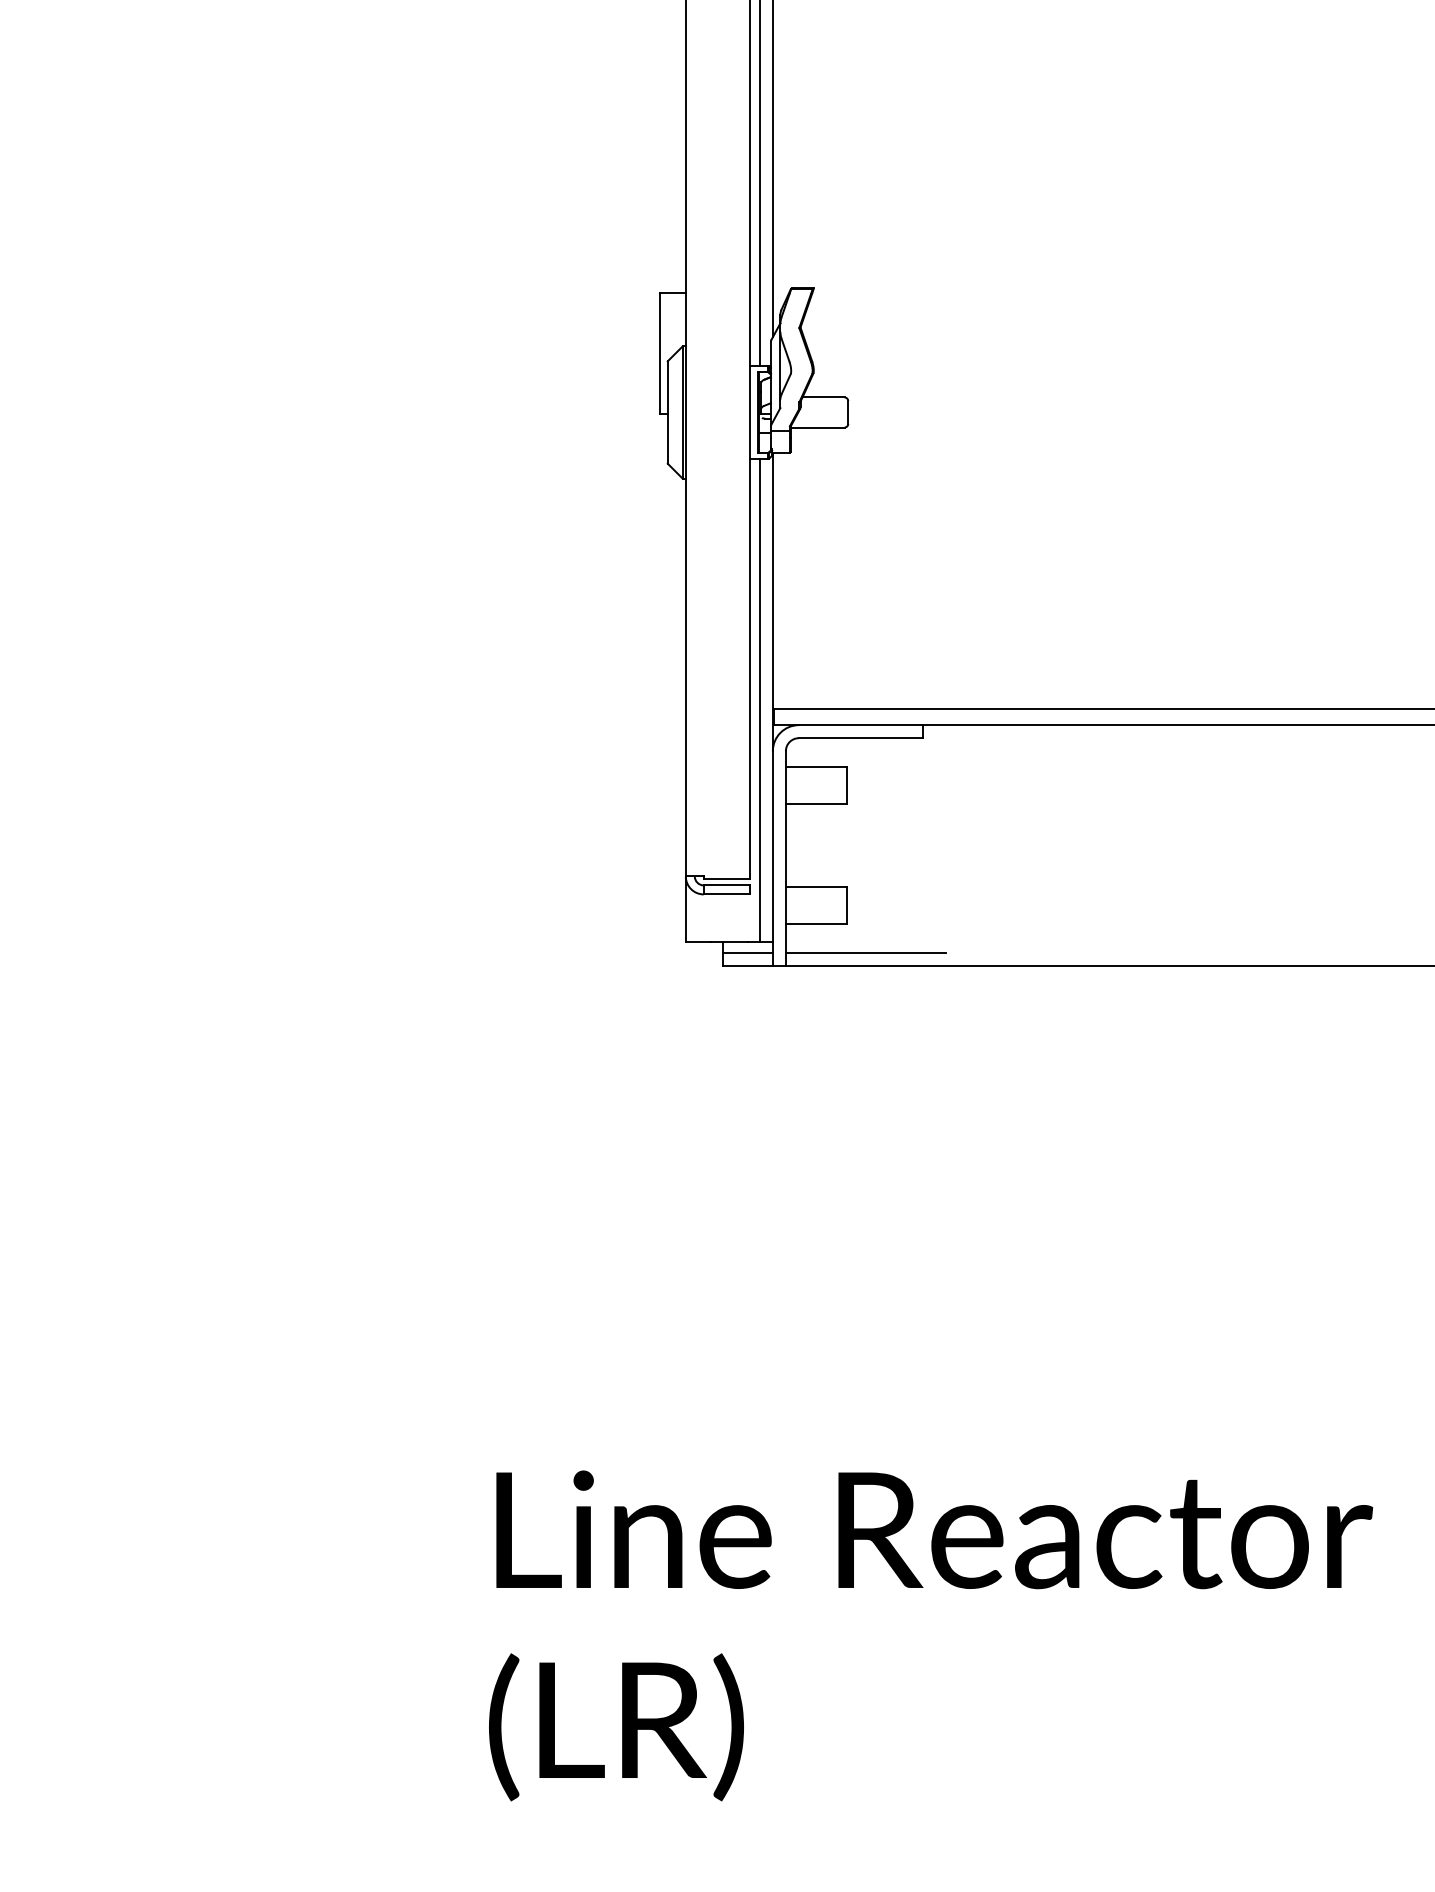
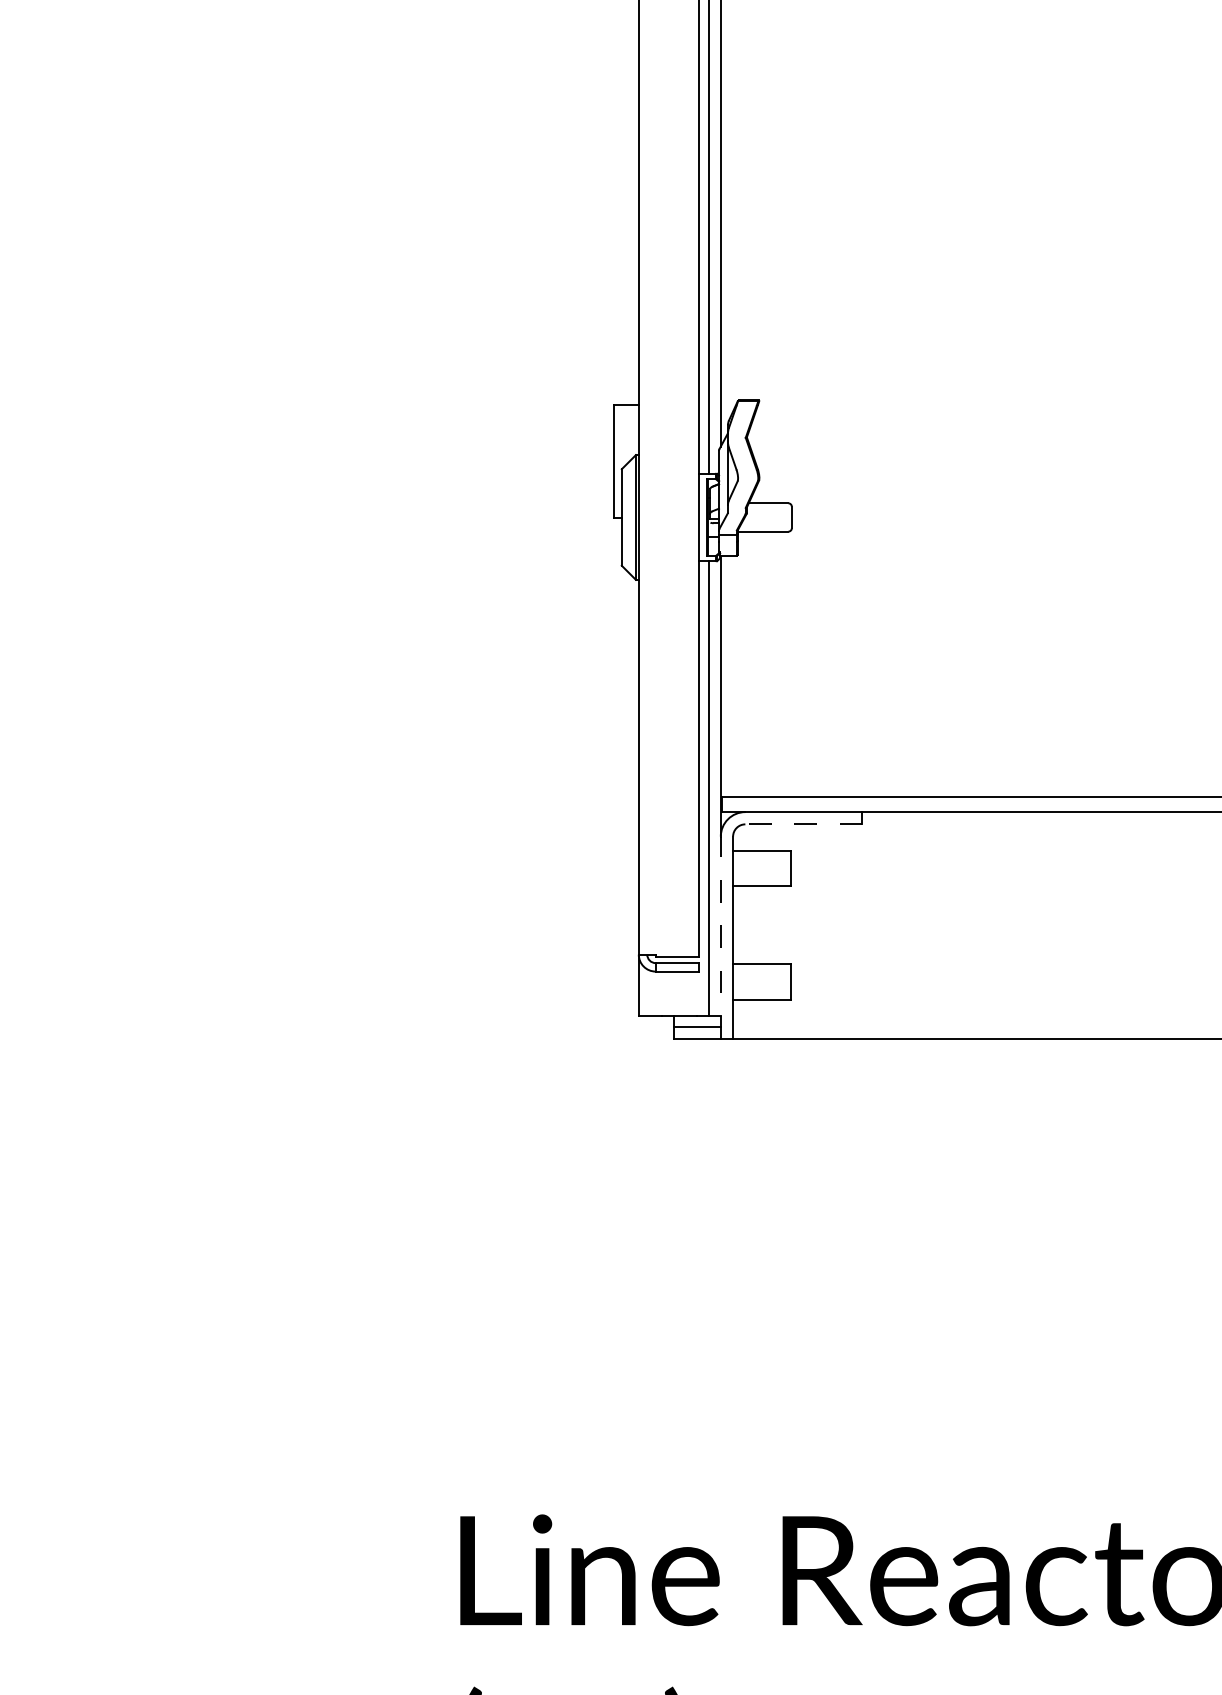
line: (860, 738) -> (803, 824), solid -> dashed
line: (772, 857) -> (720, 936), solid -> dashed
line: (865, 953) -> (808, 1027), removed

